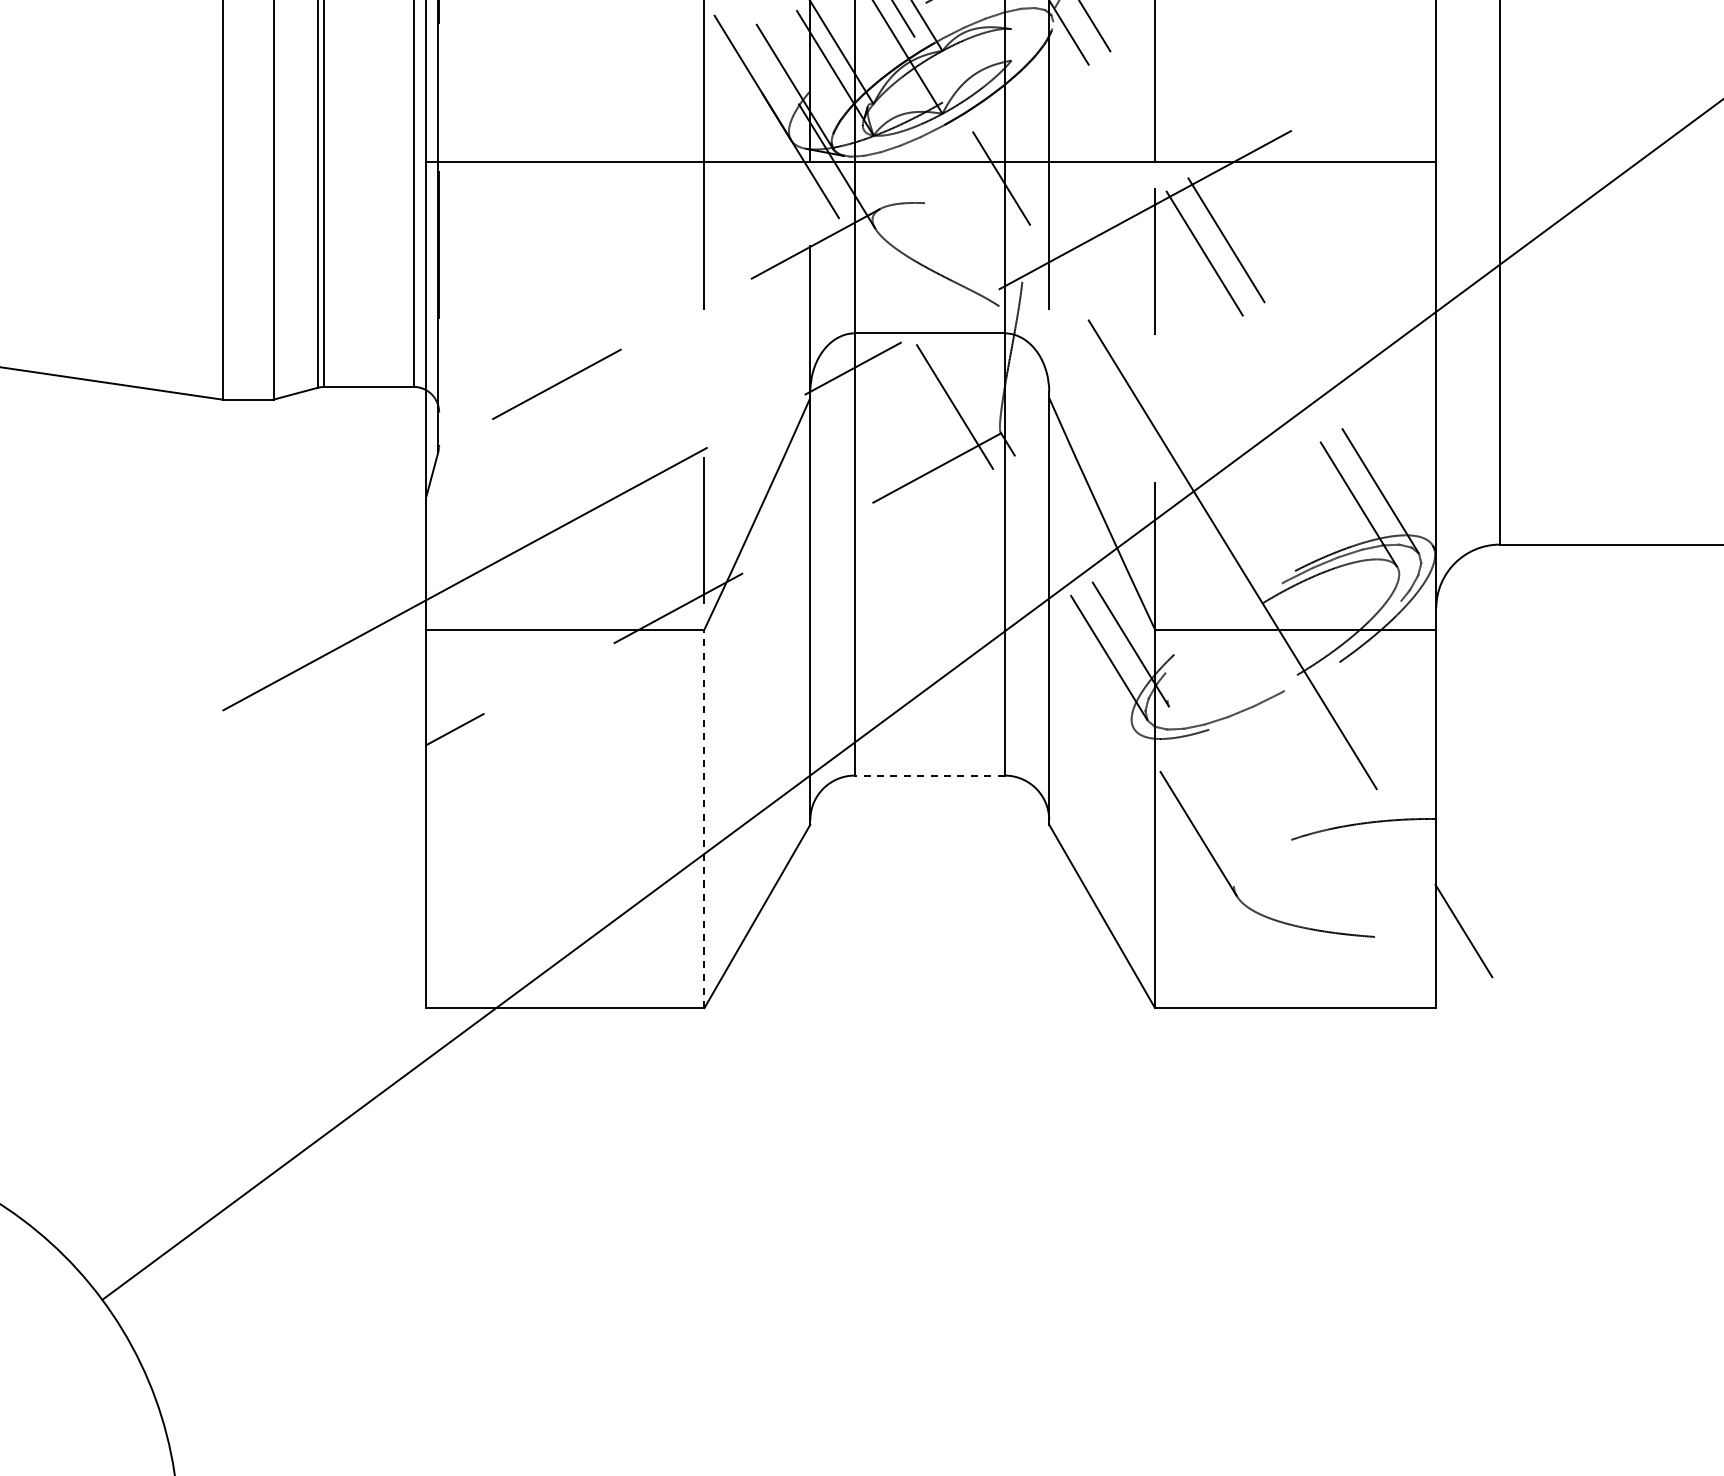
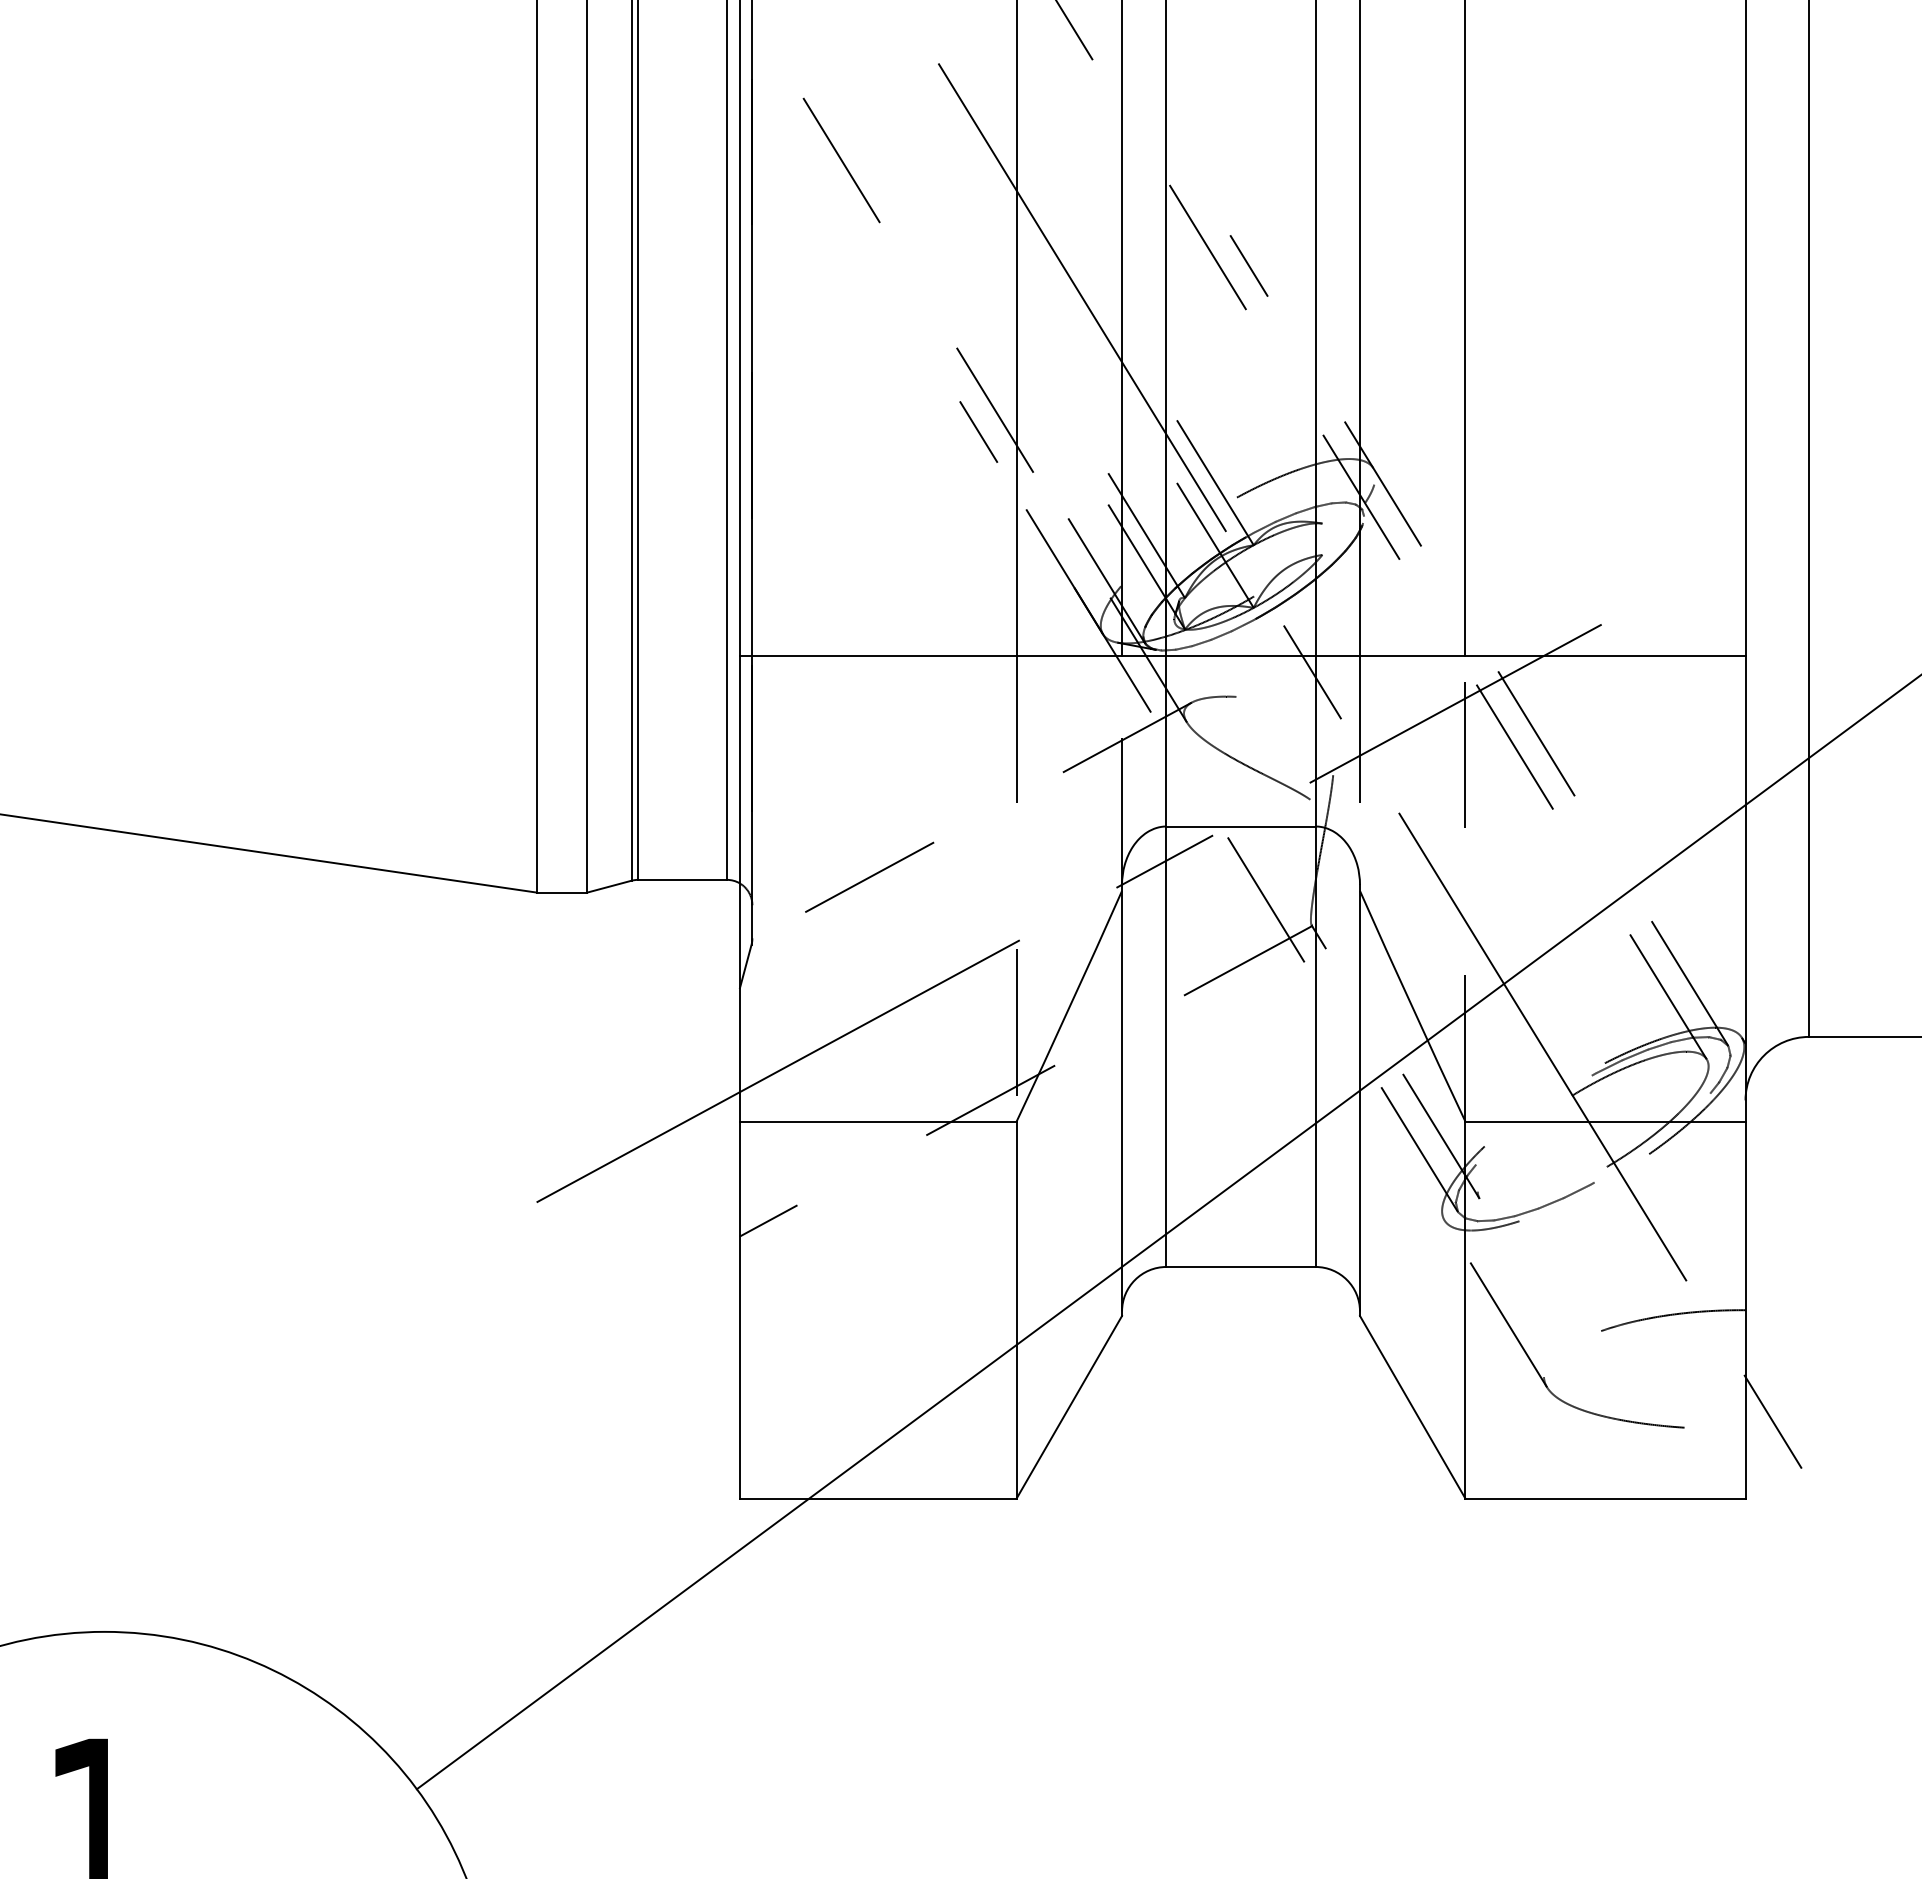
line: (930, 775) -> (1241, 1266), dashed -> solid
line: (704, 819) -> (1016, 1310), dashed -> solid

